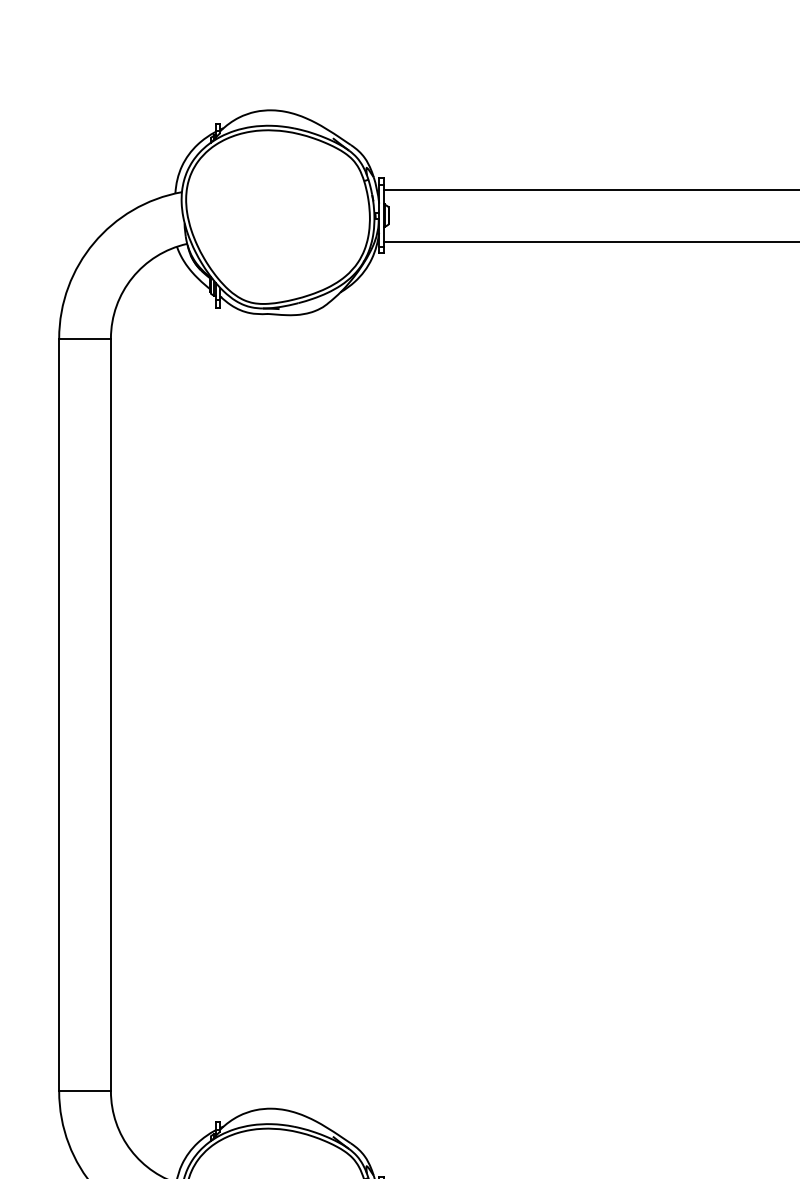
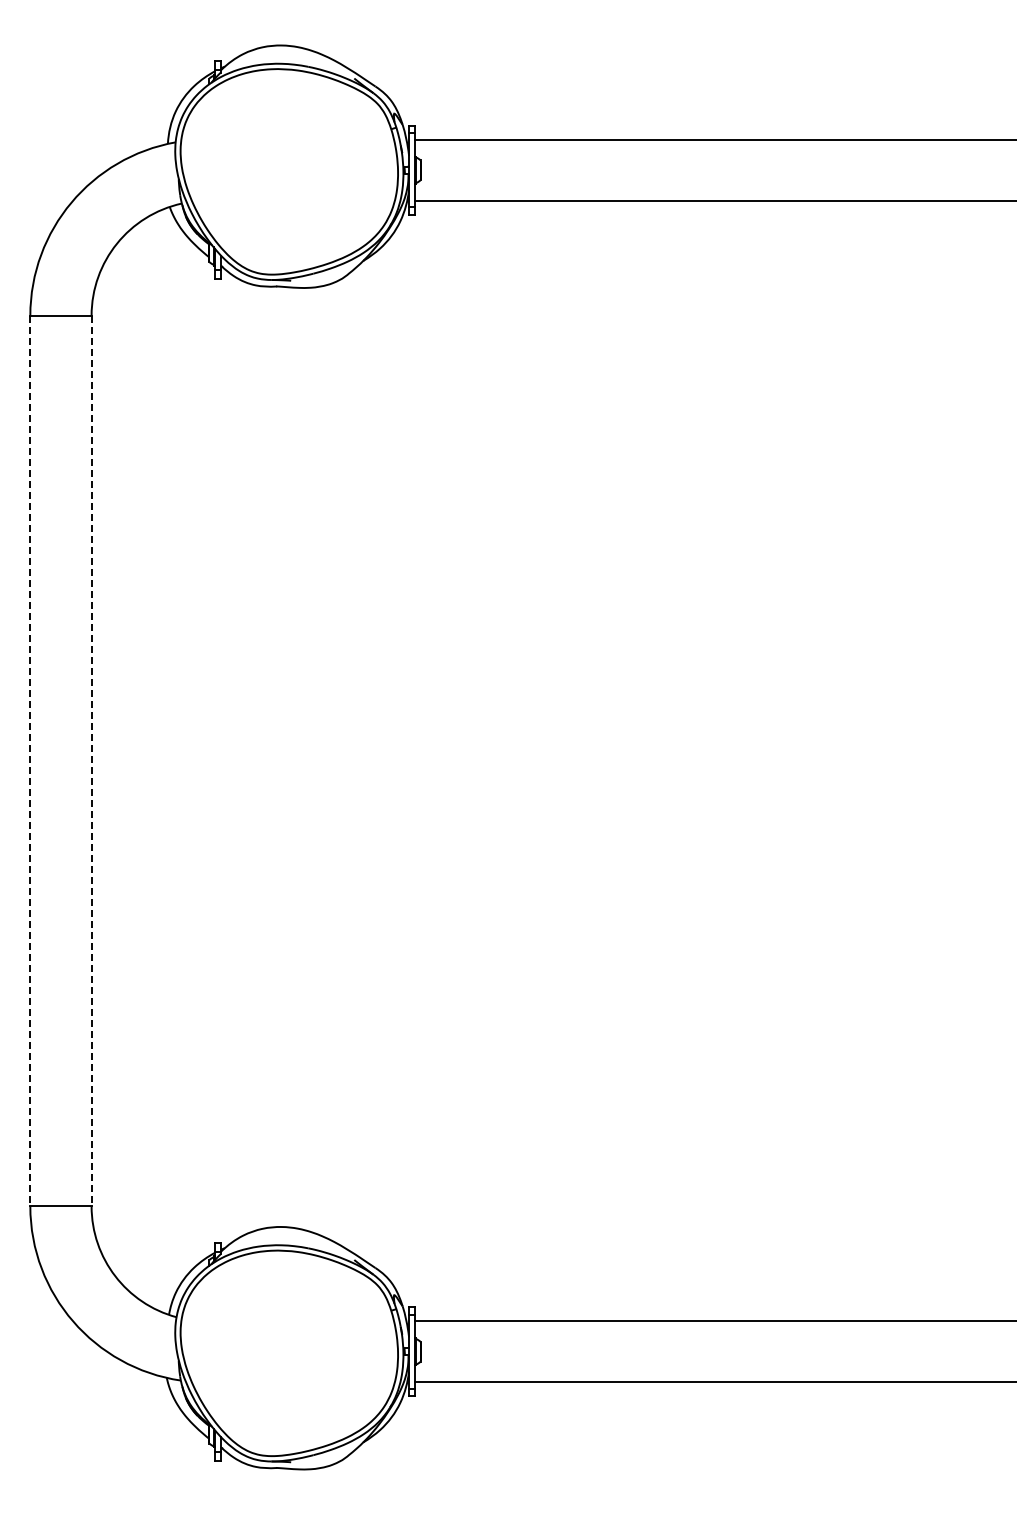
line: (59, 715) -> (30, 761), solid -> dashed
line: (110, 715) -> (91, 761), solid -> dashed

